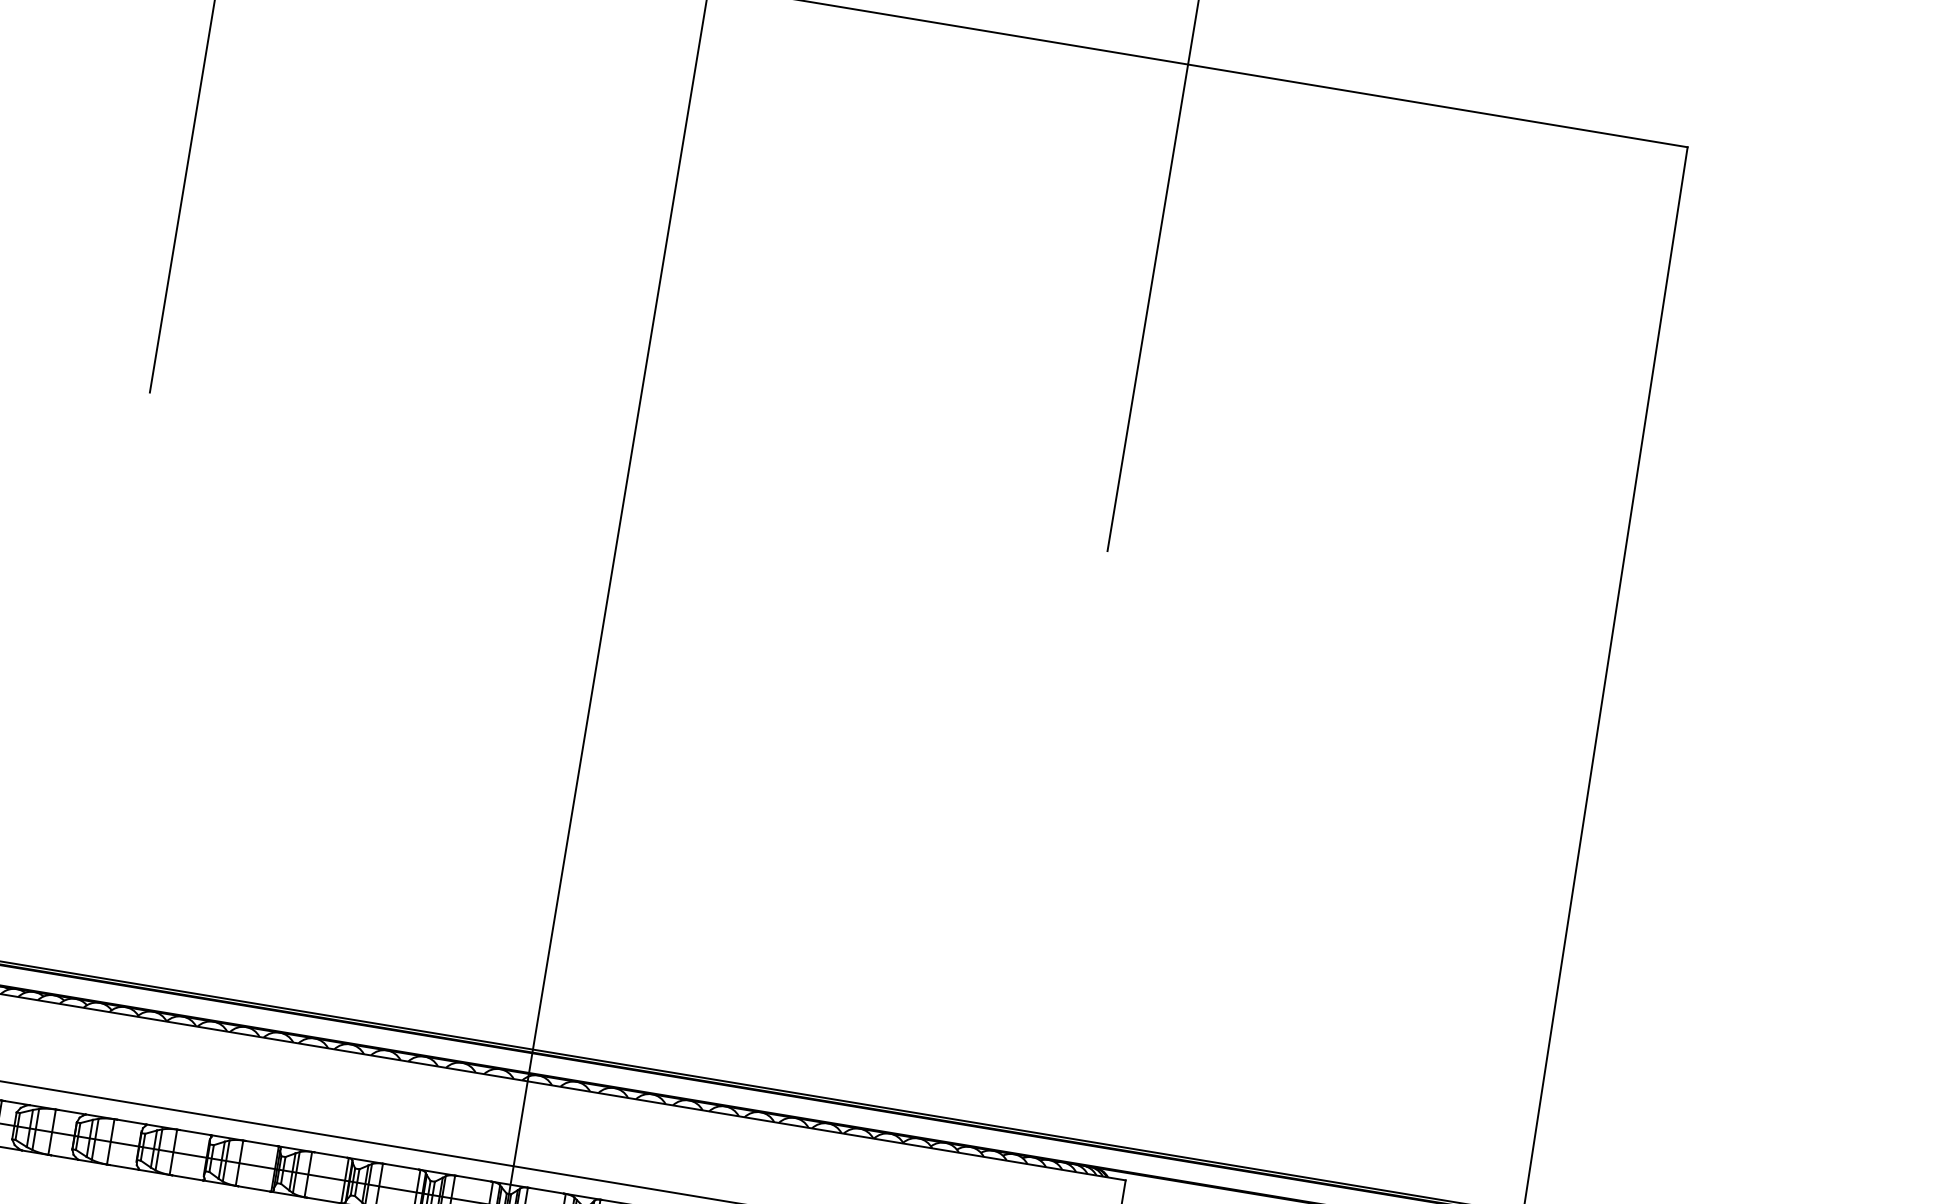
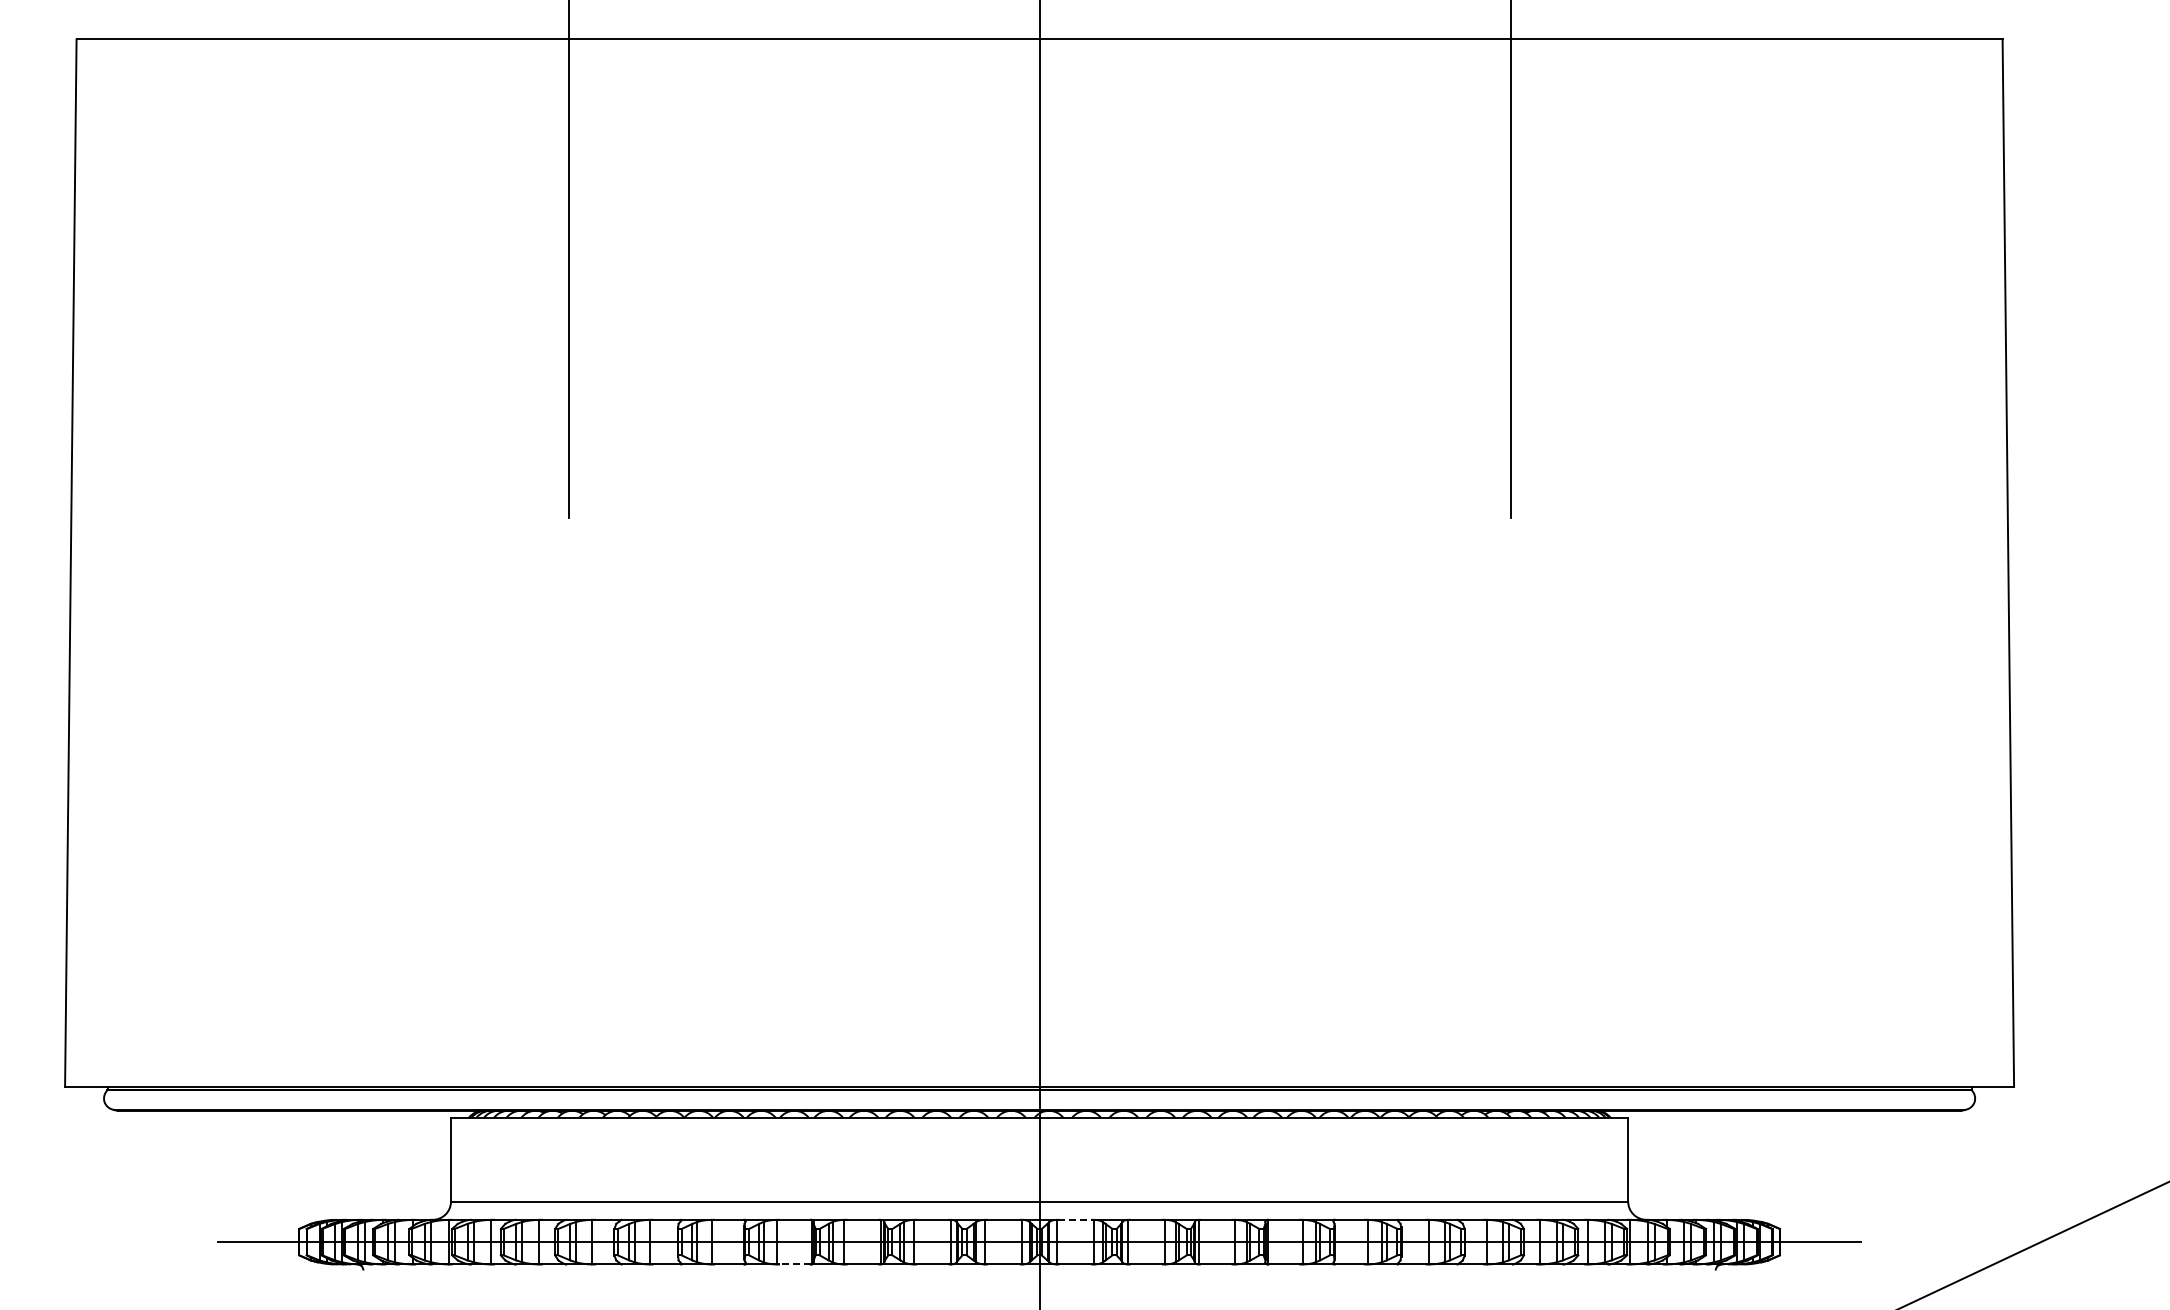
line: (253, 1188) -> (794, 1264), solid -> dashed
line: (547, 1190) -> (1075, 1219), solid -> dashed

